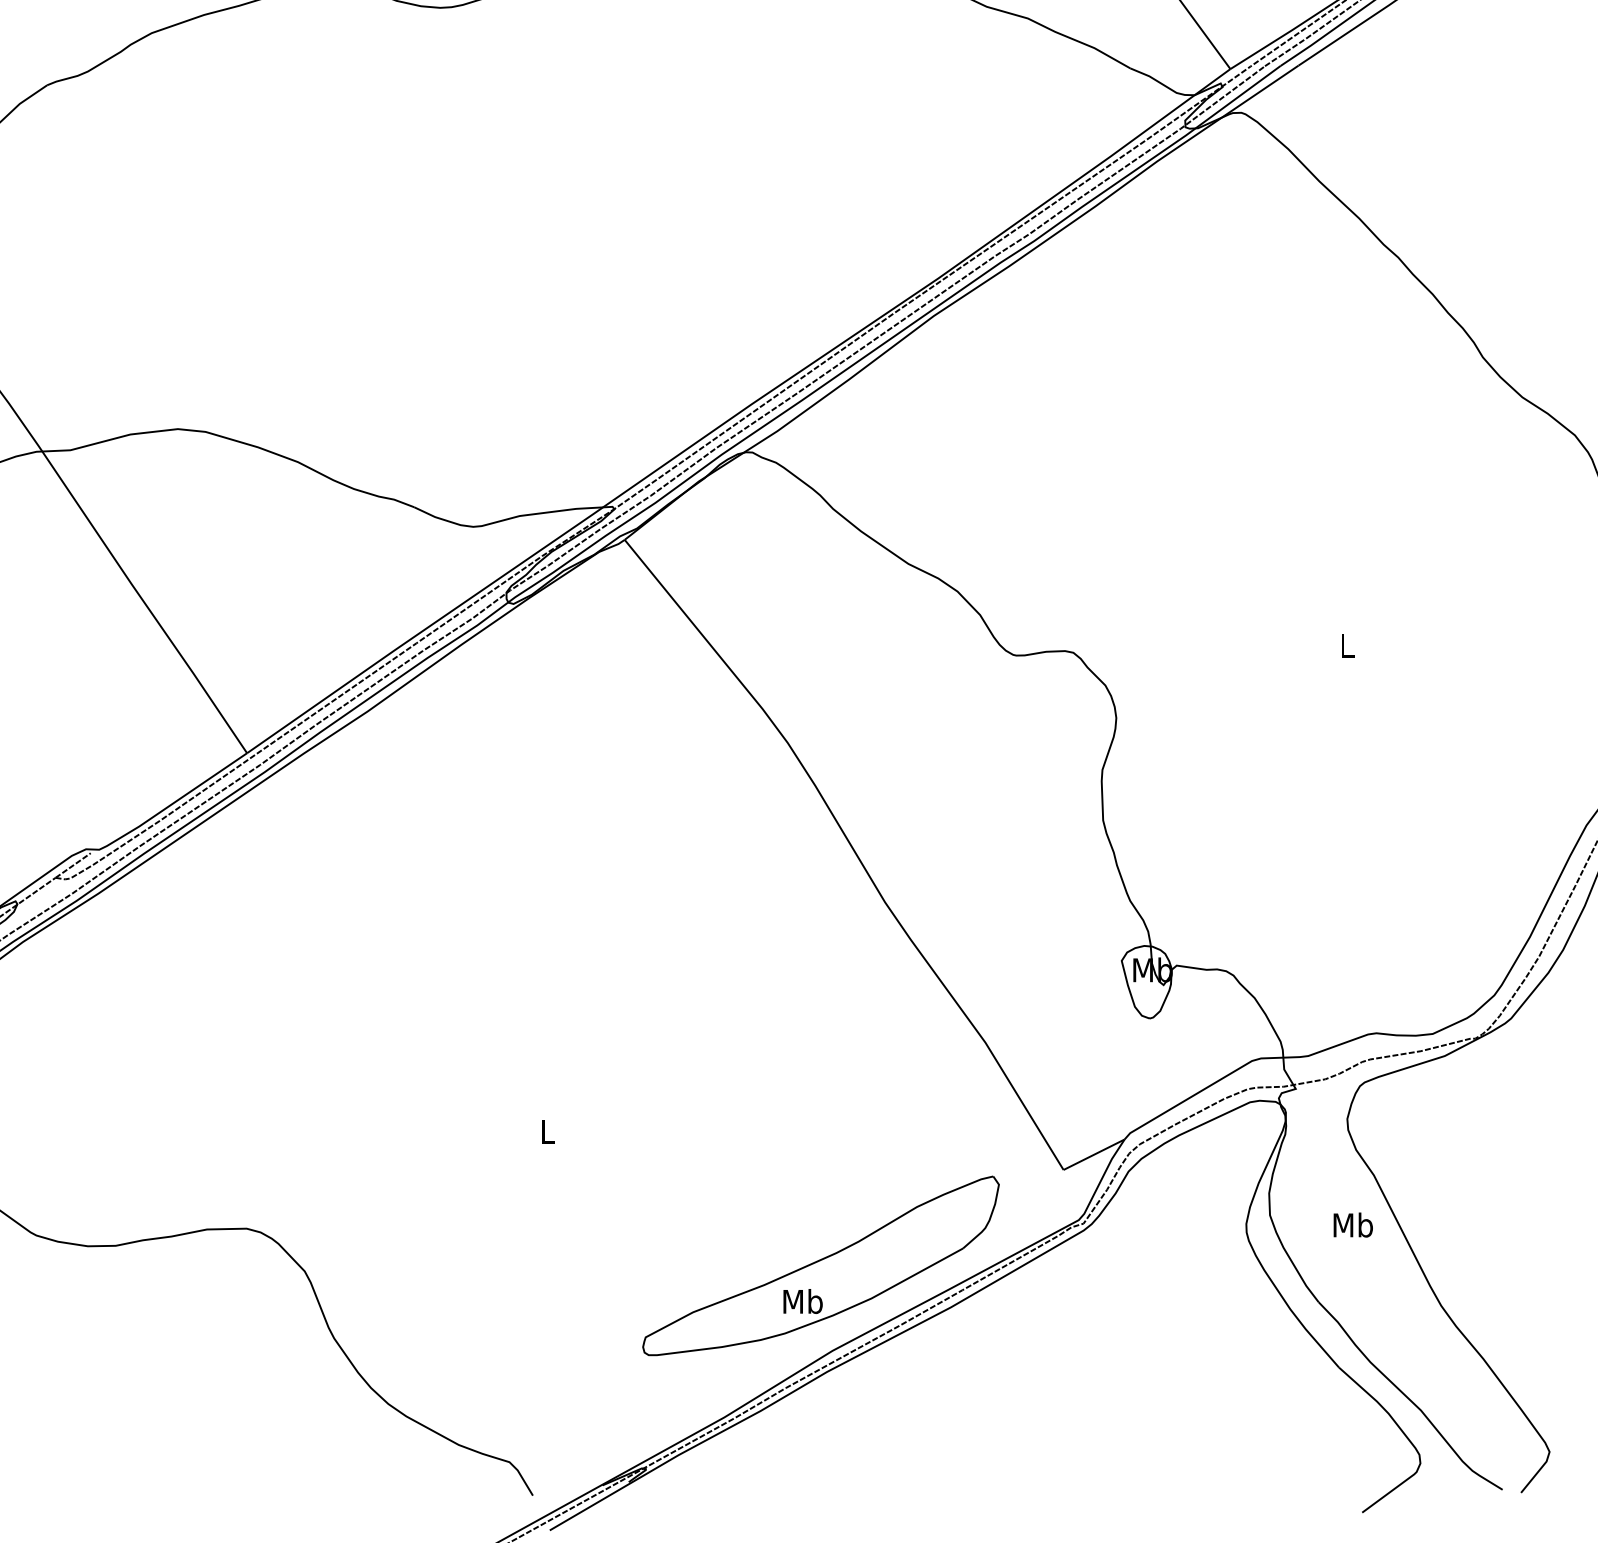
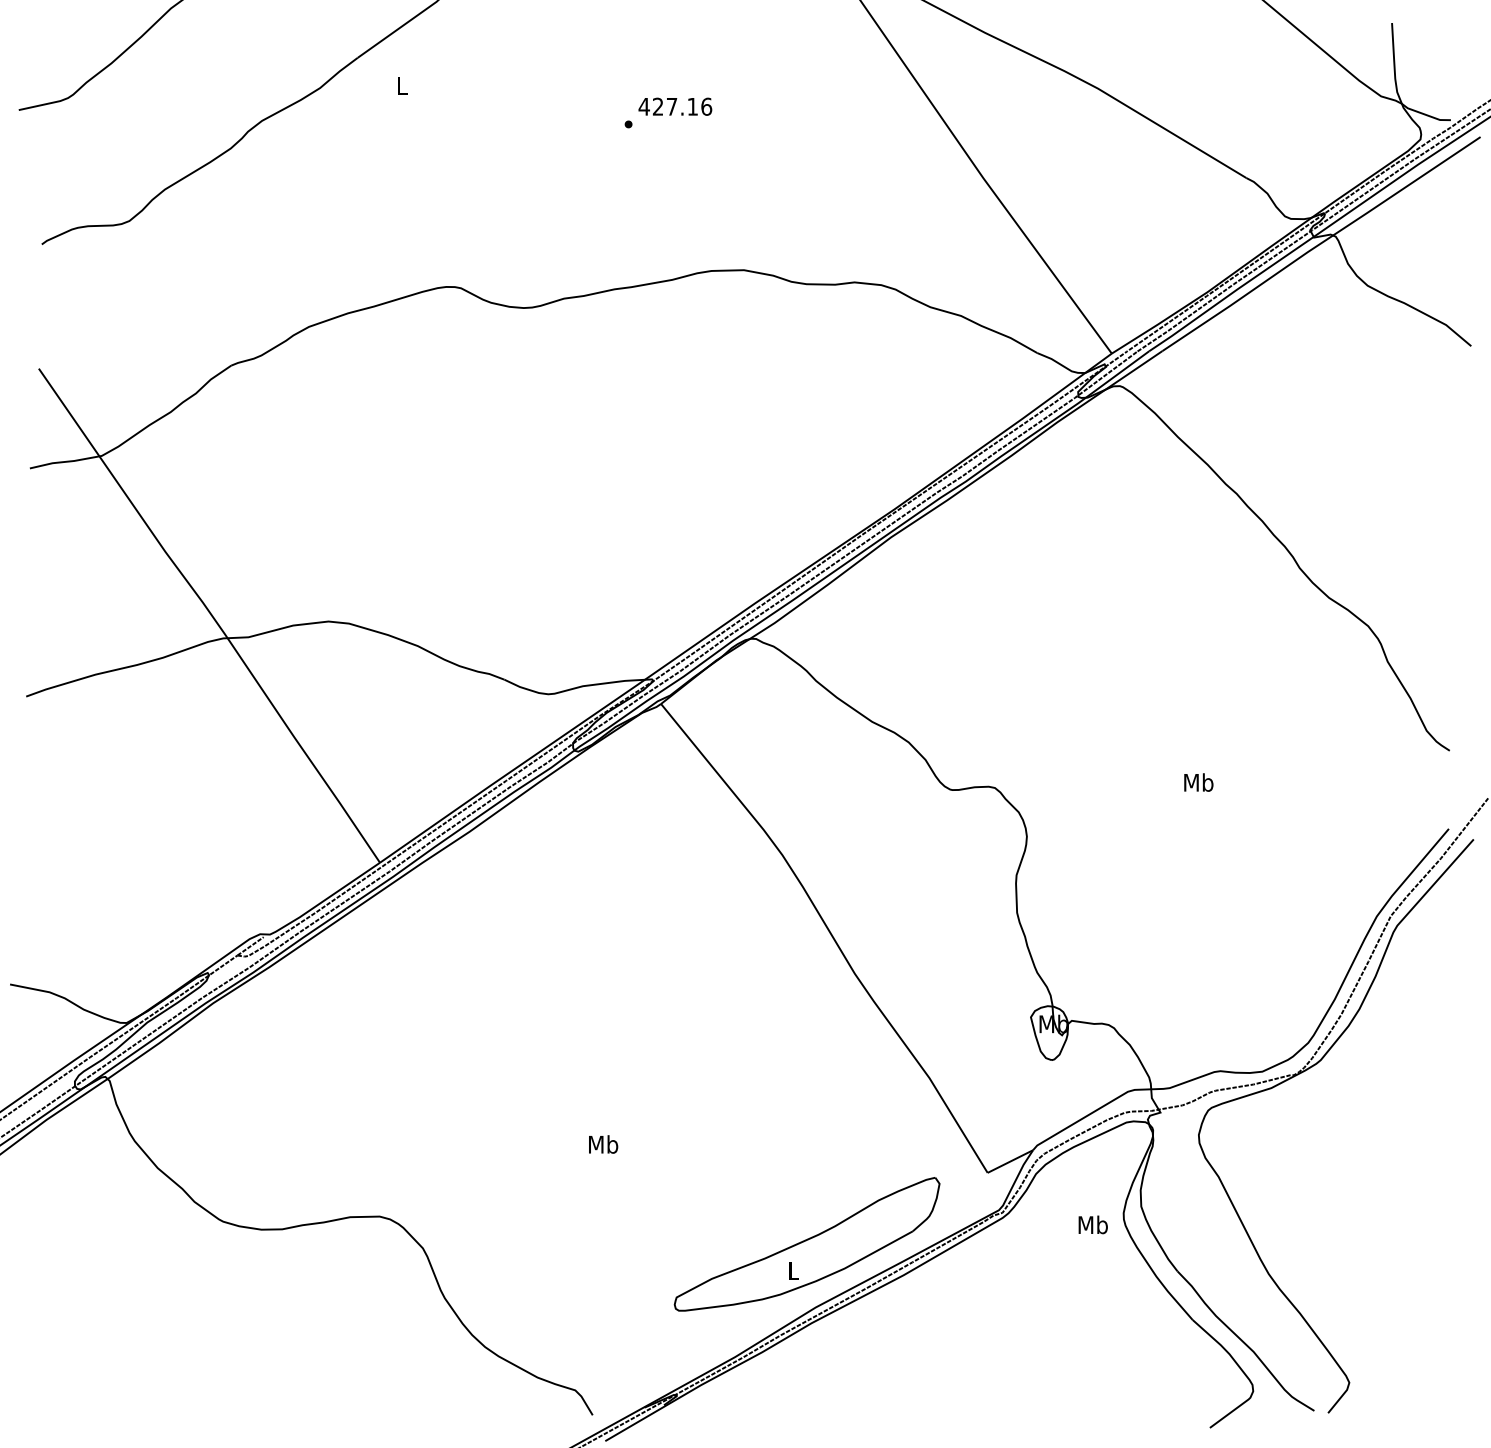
text: (1346, 645) -> (1198, 782), L -> Mb
text: (547, 1131) -> (603, 1144), L -> Mb
text: (1352, 1224) -> (1092, 1224), moved
text: (802, 1301) -> (793, 1270), Mb -> L

